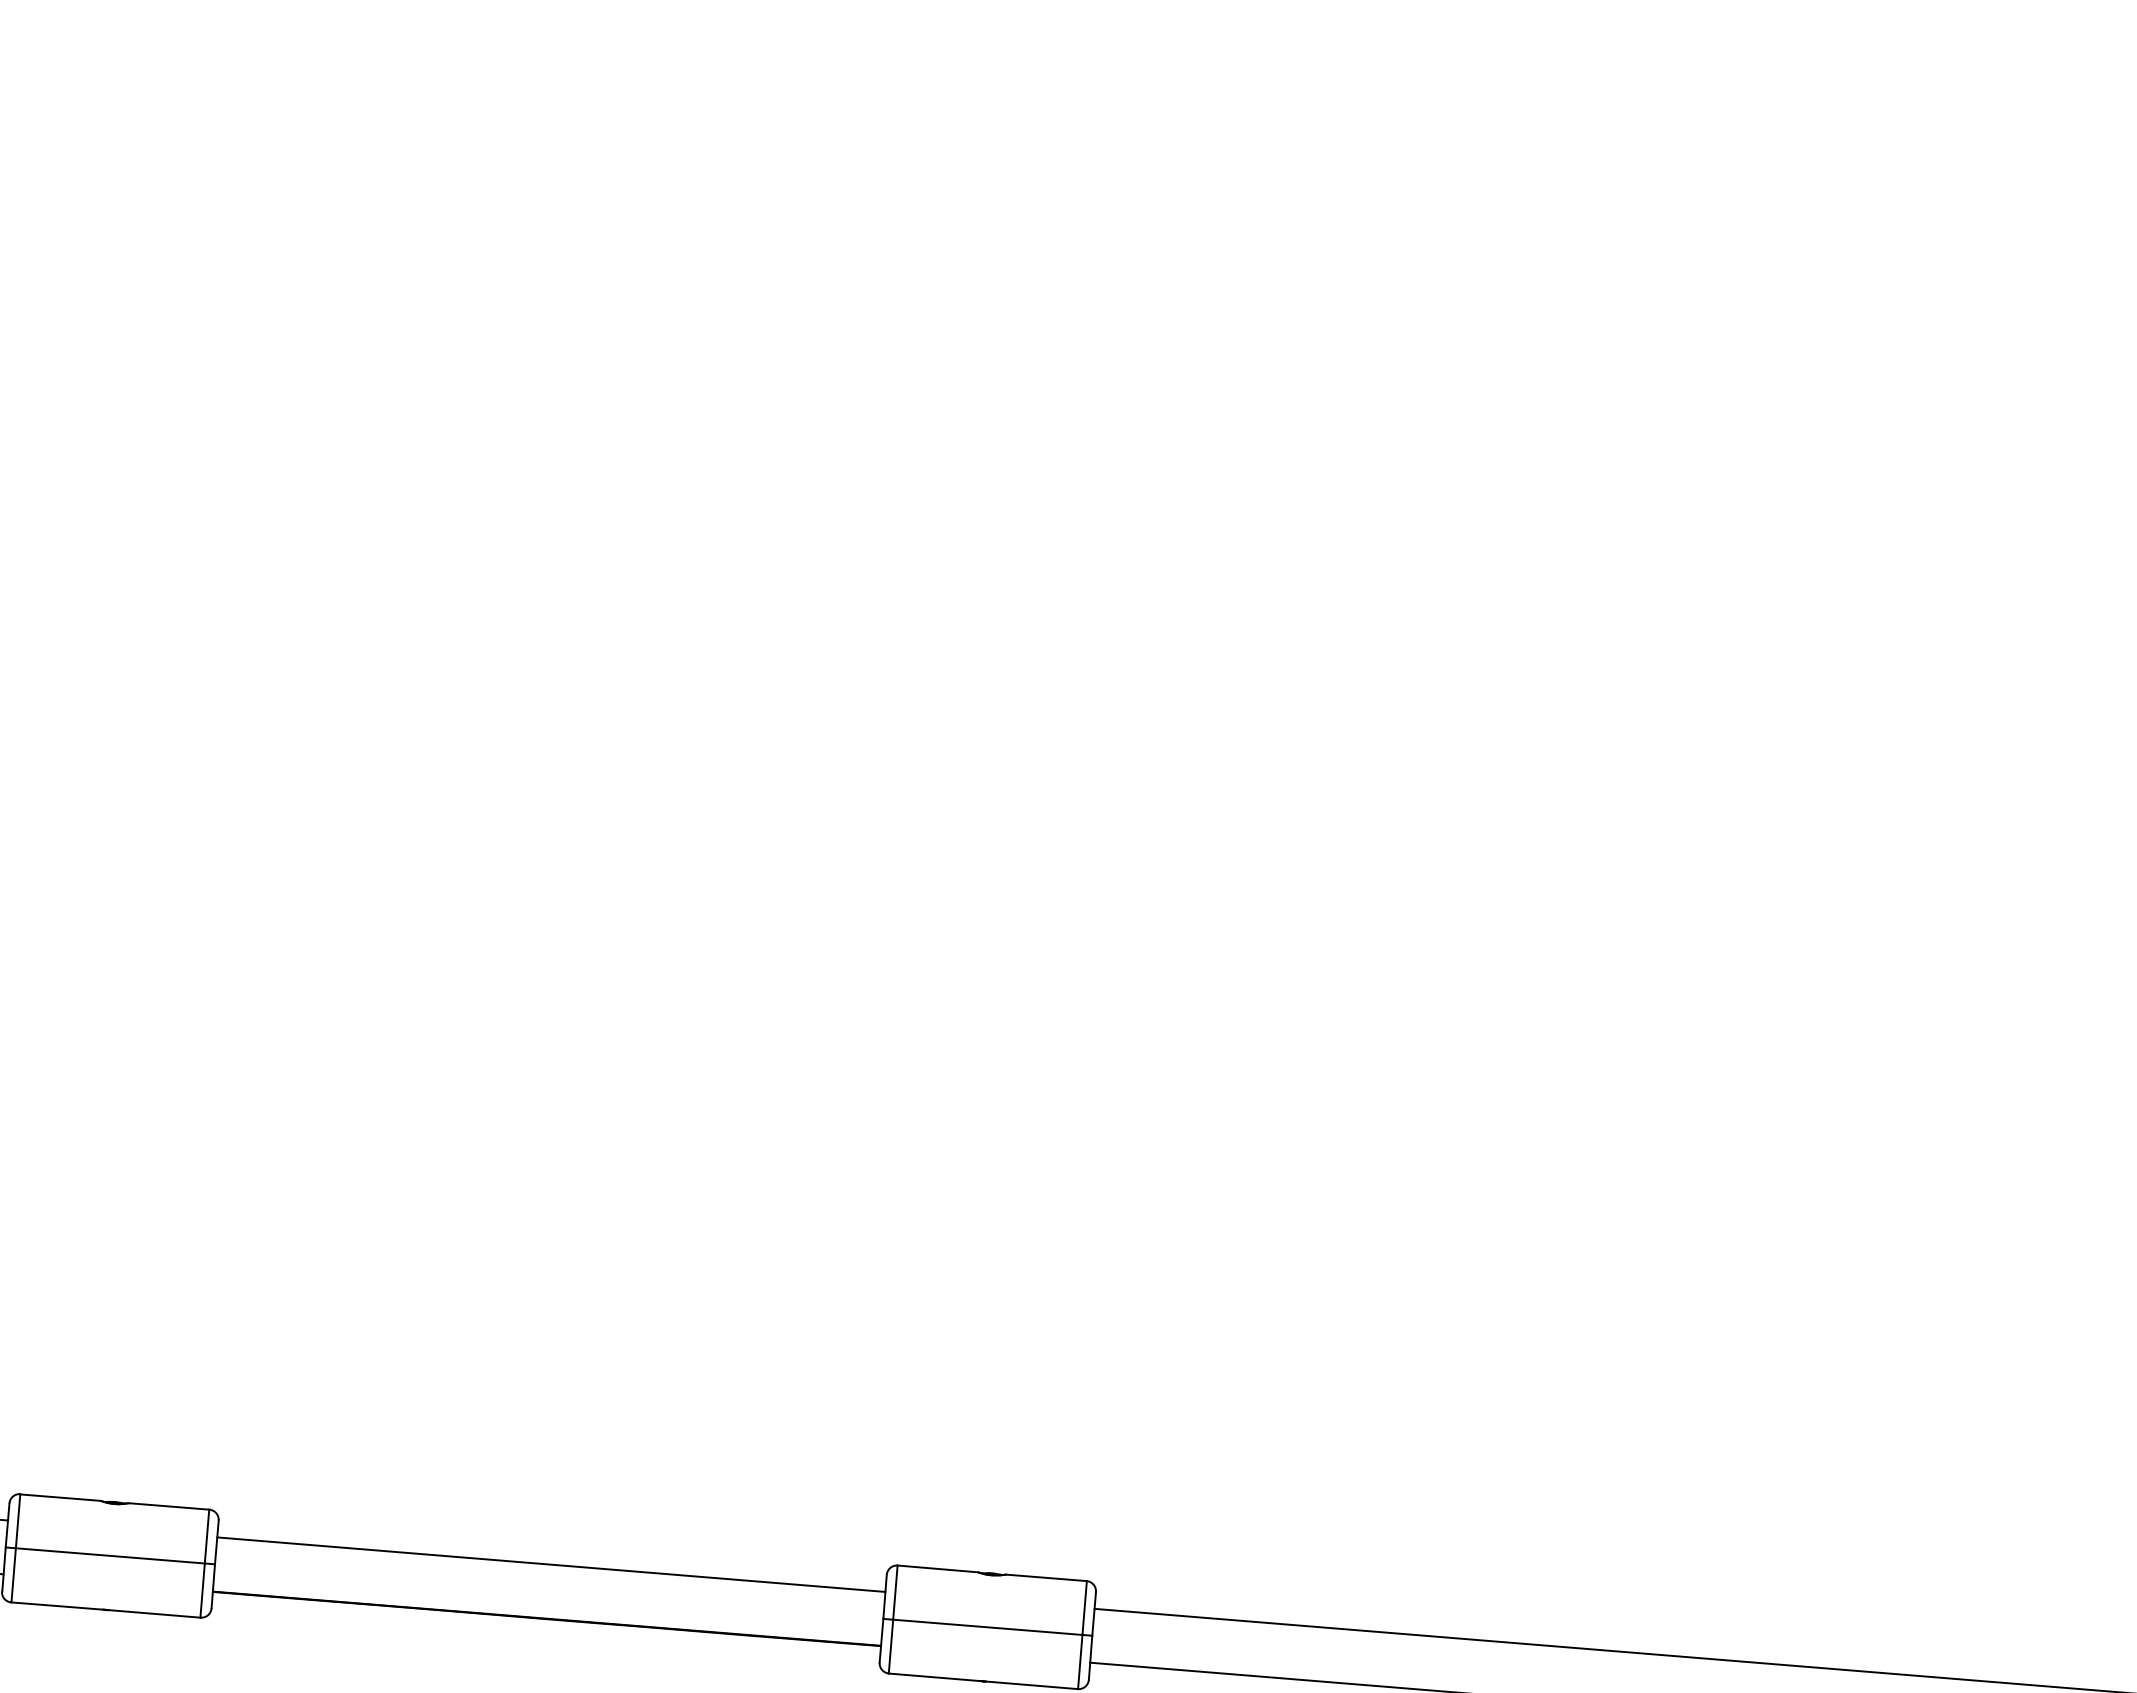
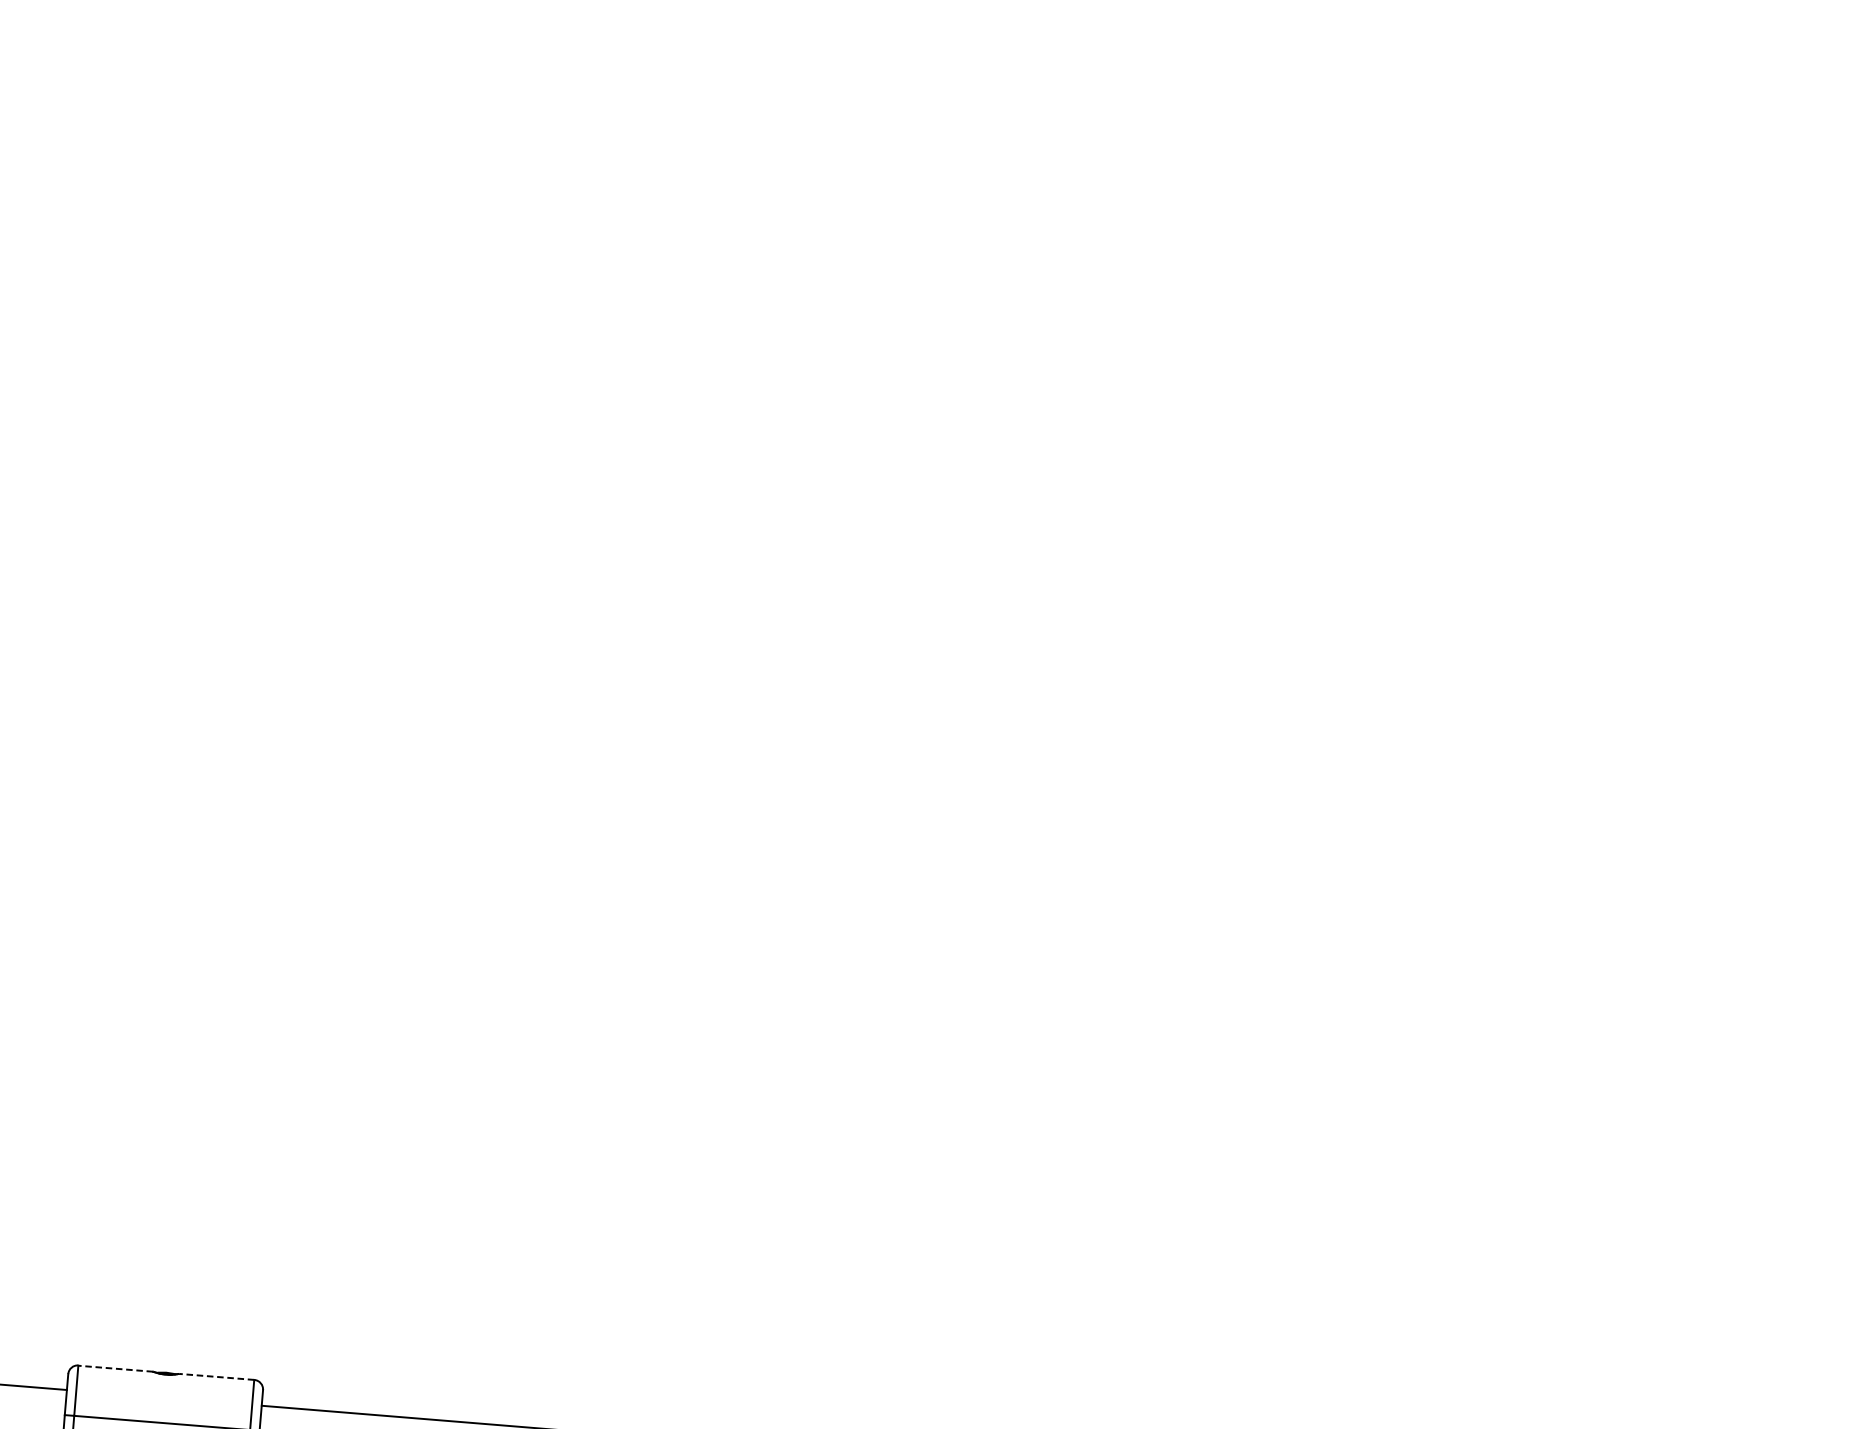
line: (59, 1497) -> (114, 1368), solid -> dashed
line: (168, 1506) -> (216, 1376), solid -> dashed

